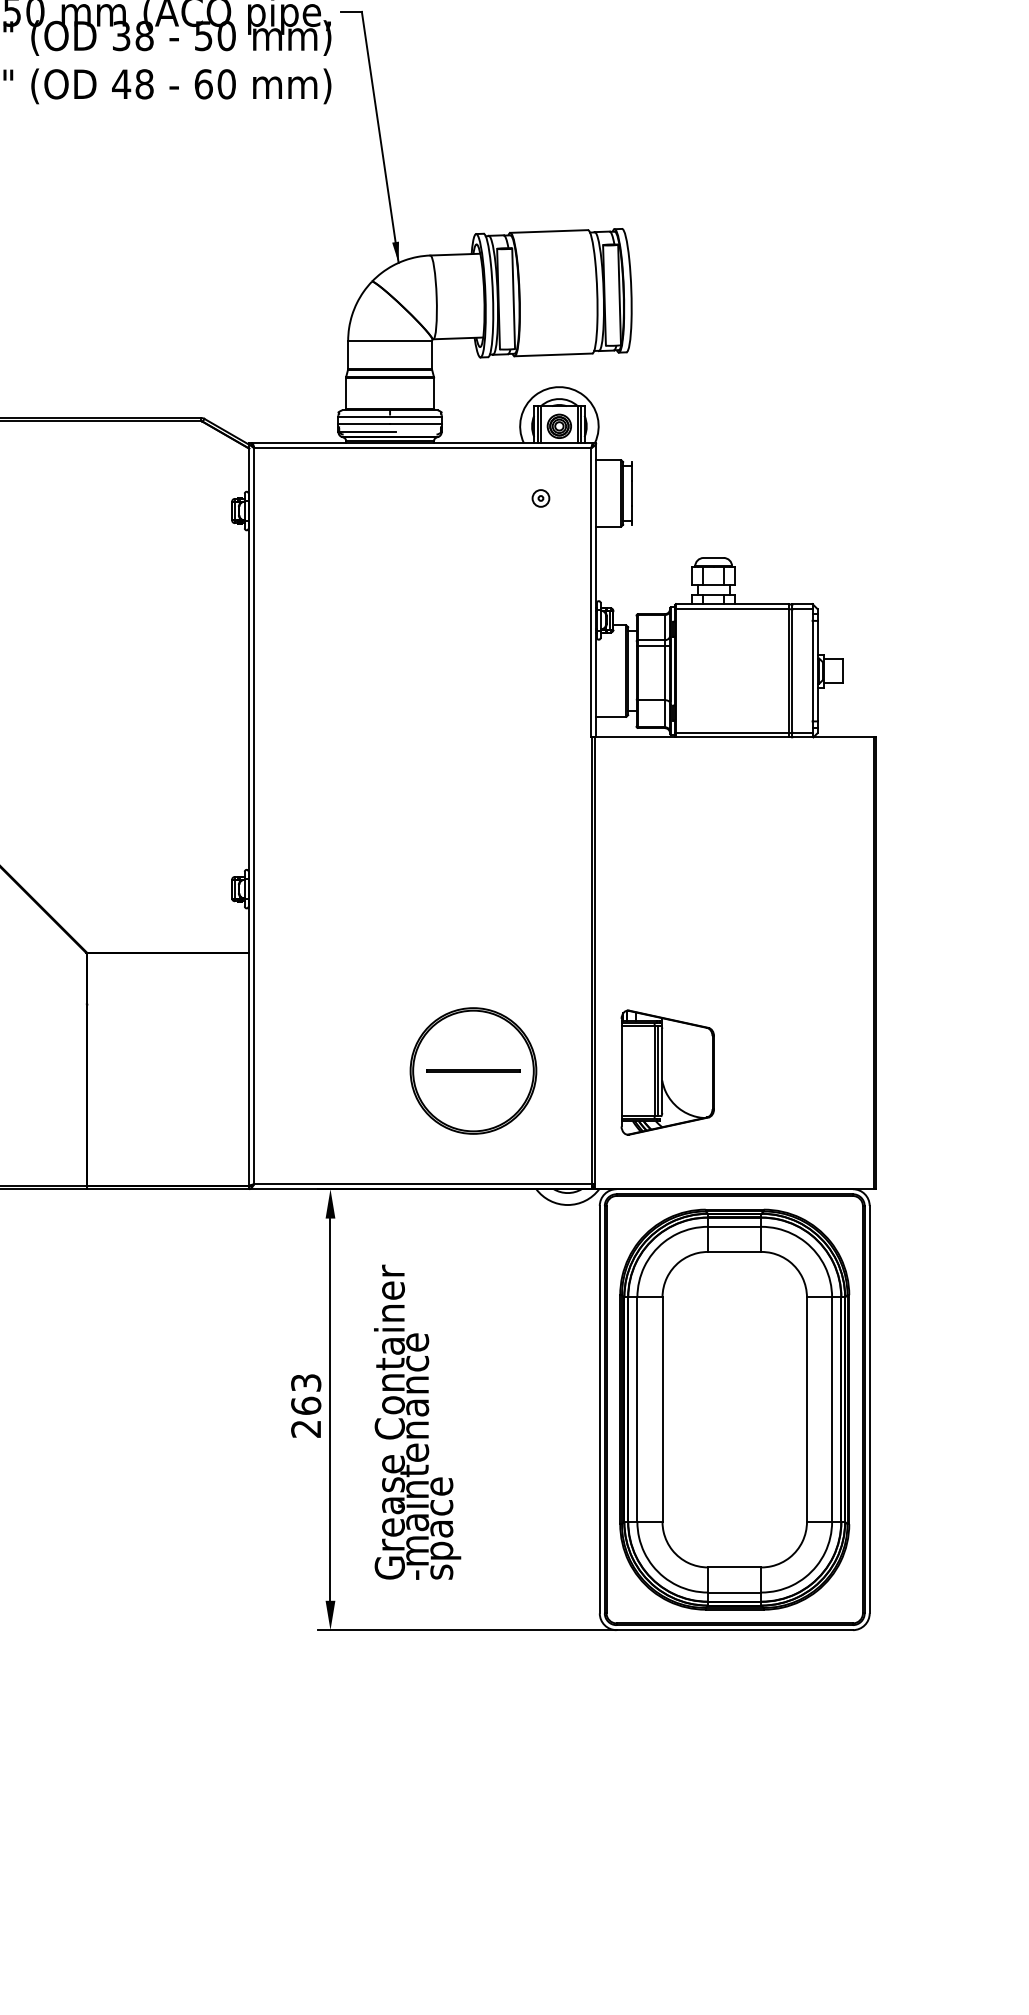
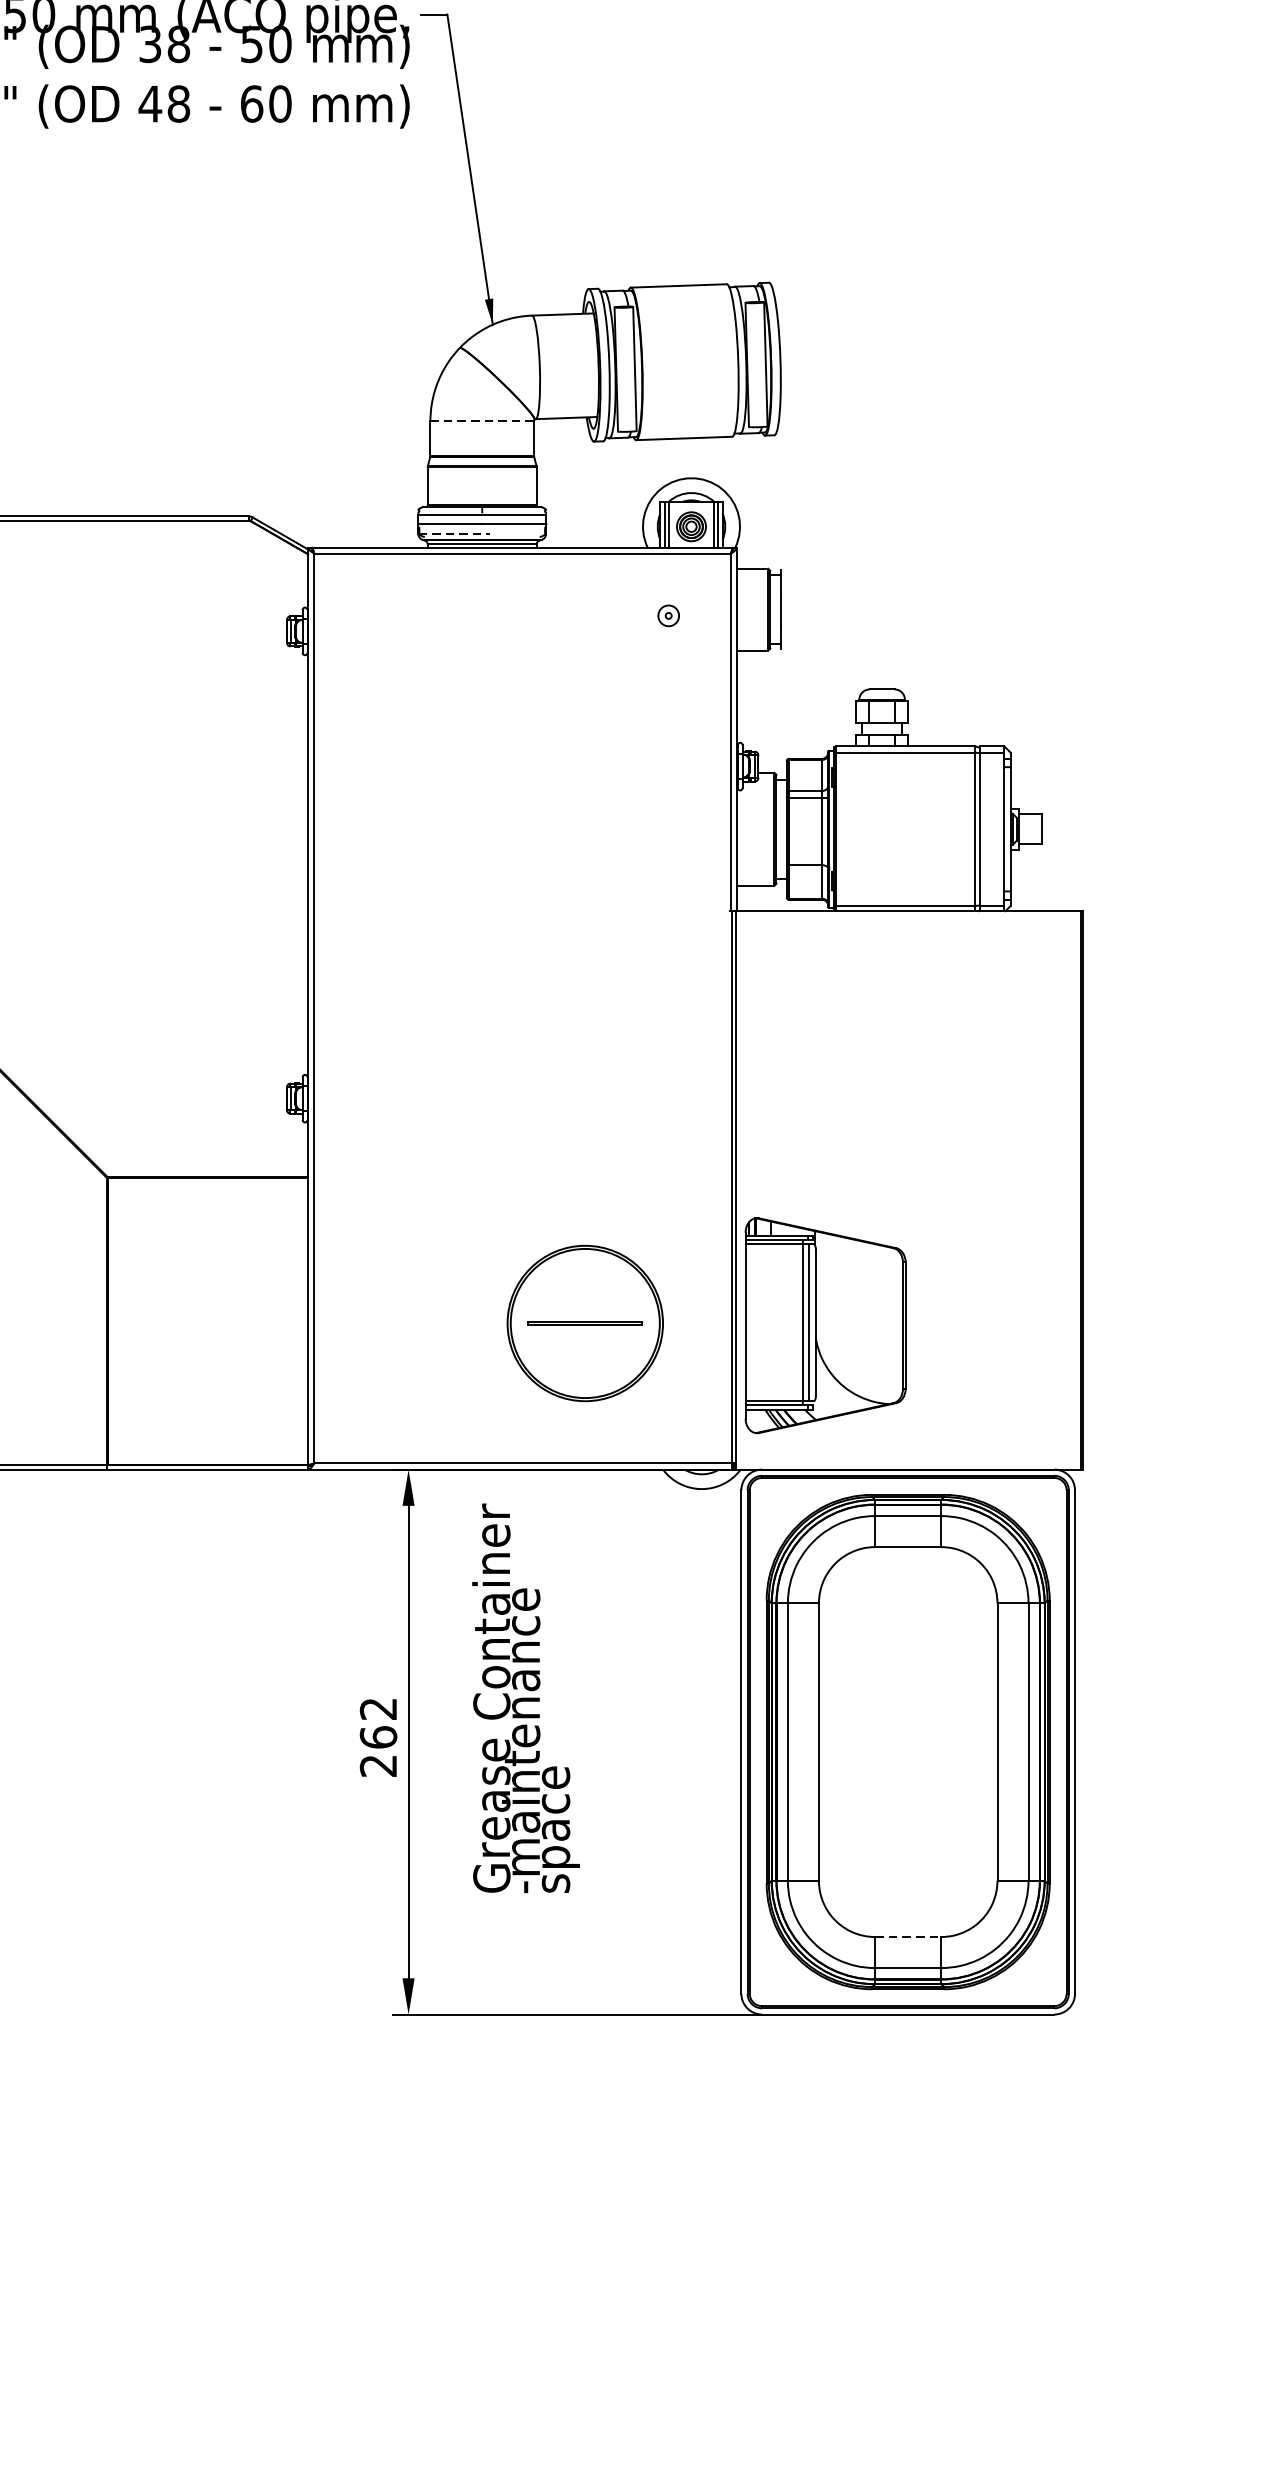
line: (390, 340) -> (482, 420), solid -> dashed
line: (367, 432) -> (454, 534), solid -> dashed
part: (667, 1072) -> (825, 1325), size x1.4
text: (306, 1382) -> (378, 1708), 263 -> 262
text: (417, 1421) -> (526, 1697), moved
line: (734, 1567) -> (907, 1937), solid -> dashed

